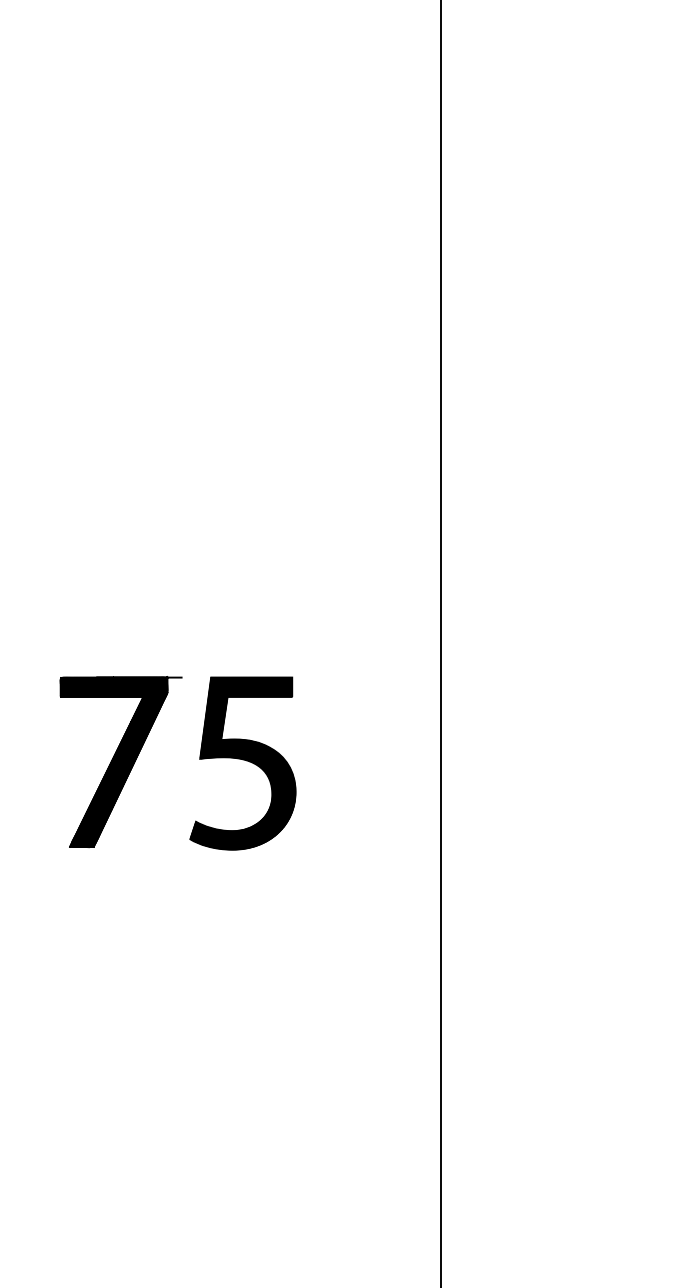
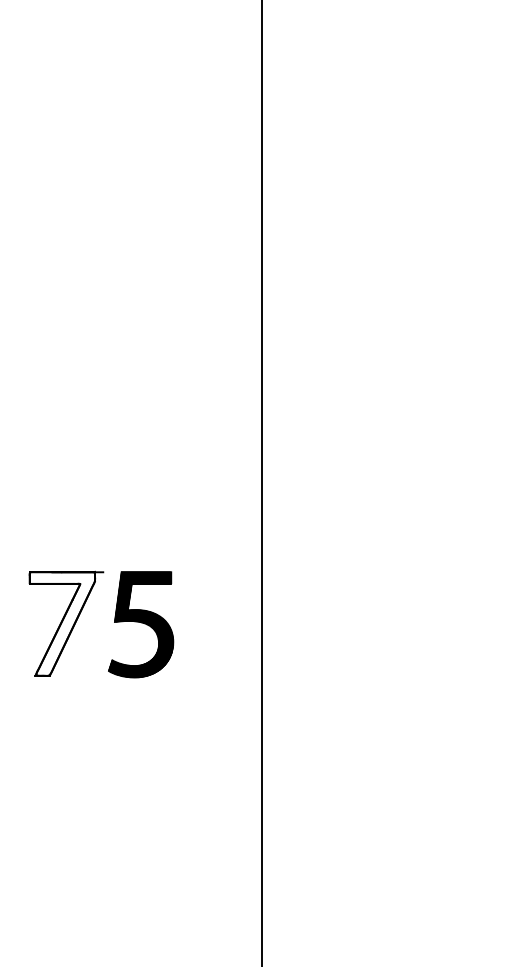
hatch: (112, 761) -> (61, 623), removed

